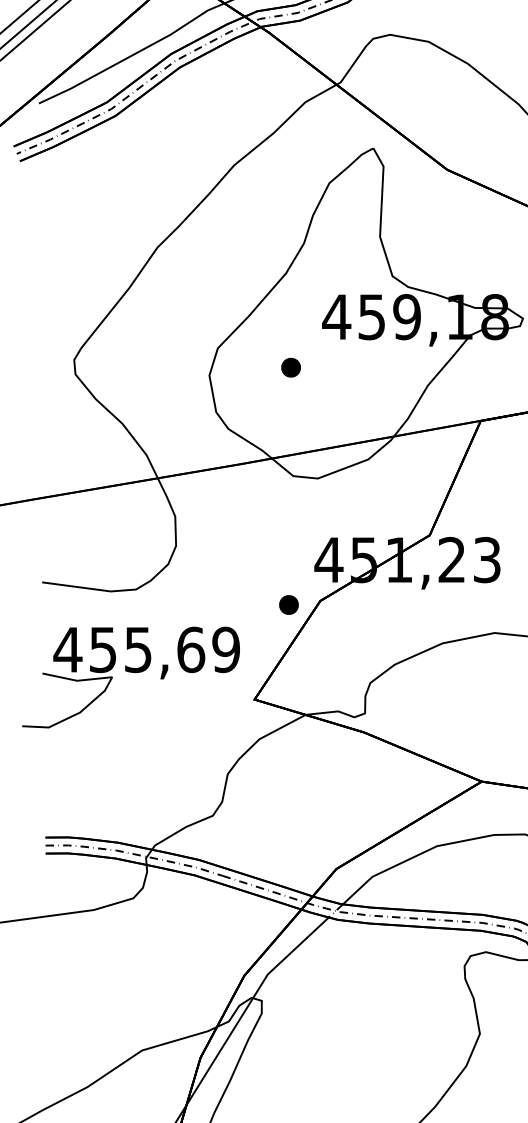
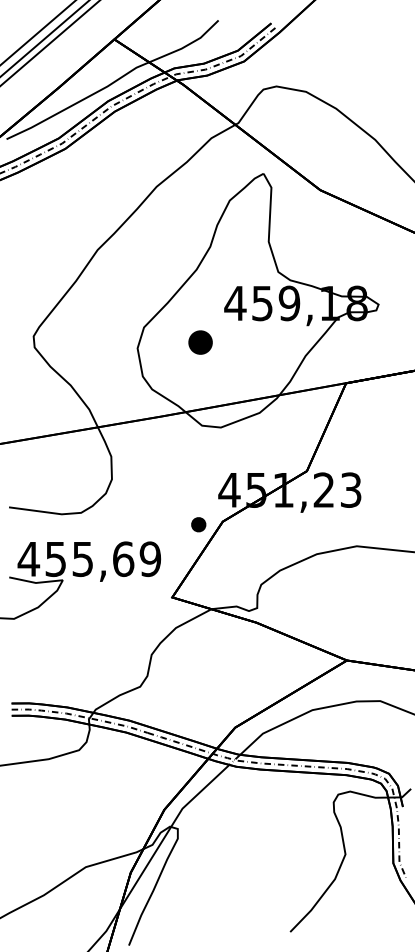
part: (289, 366) -> (199, 341), size x1.6

